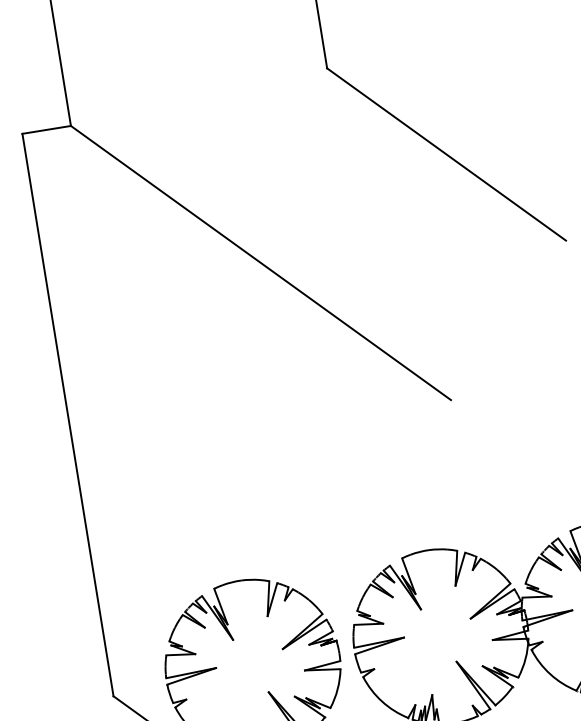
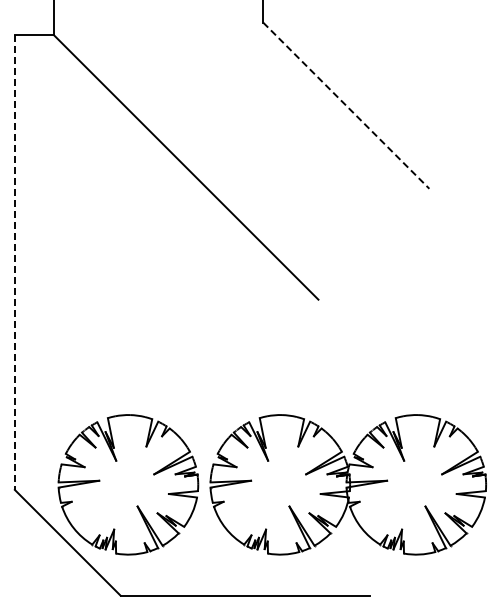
line: (446, 155) -> (346, 106), solid -> dashed
line: (67, 416) -> (14, 263), solid -> dashed

